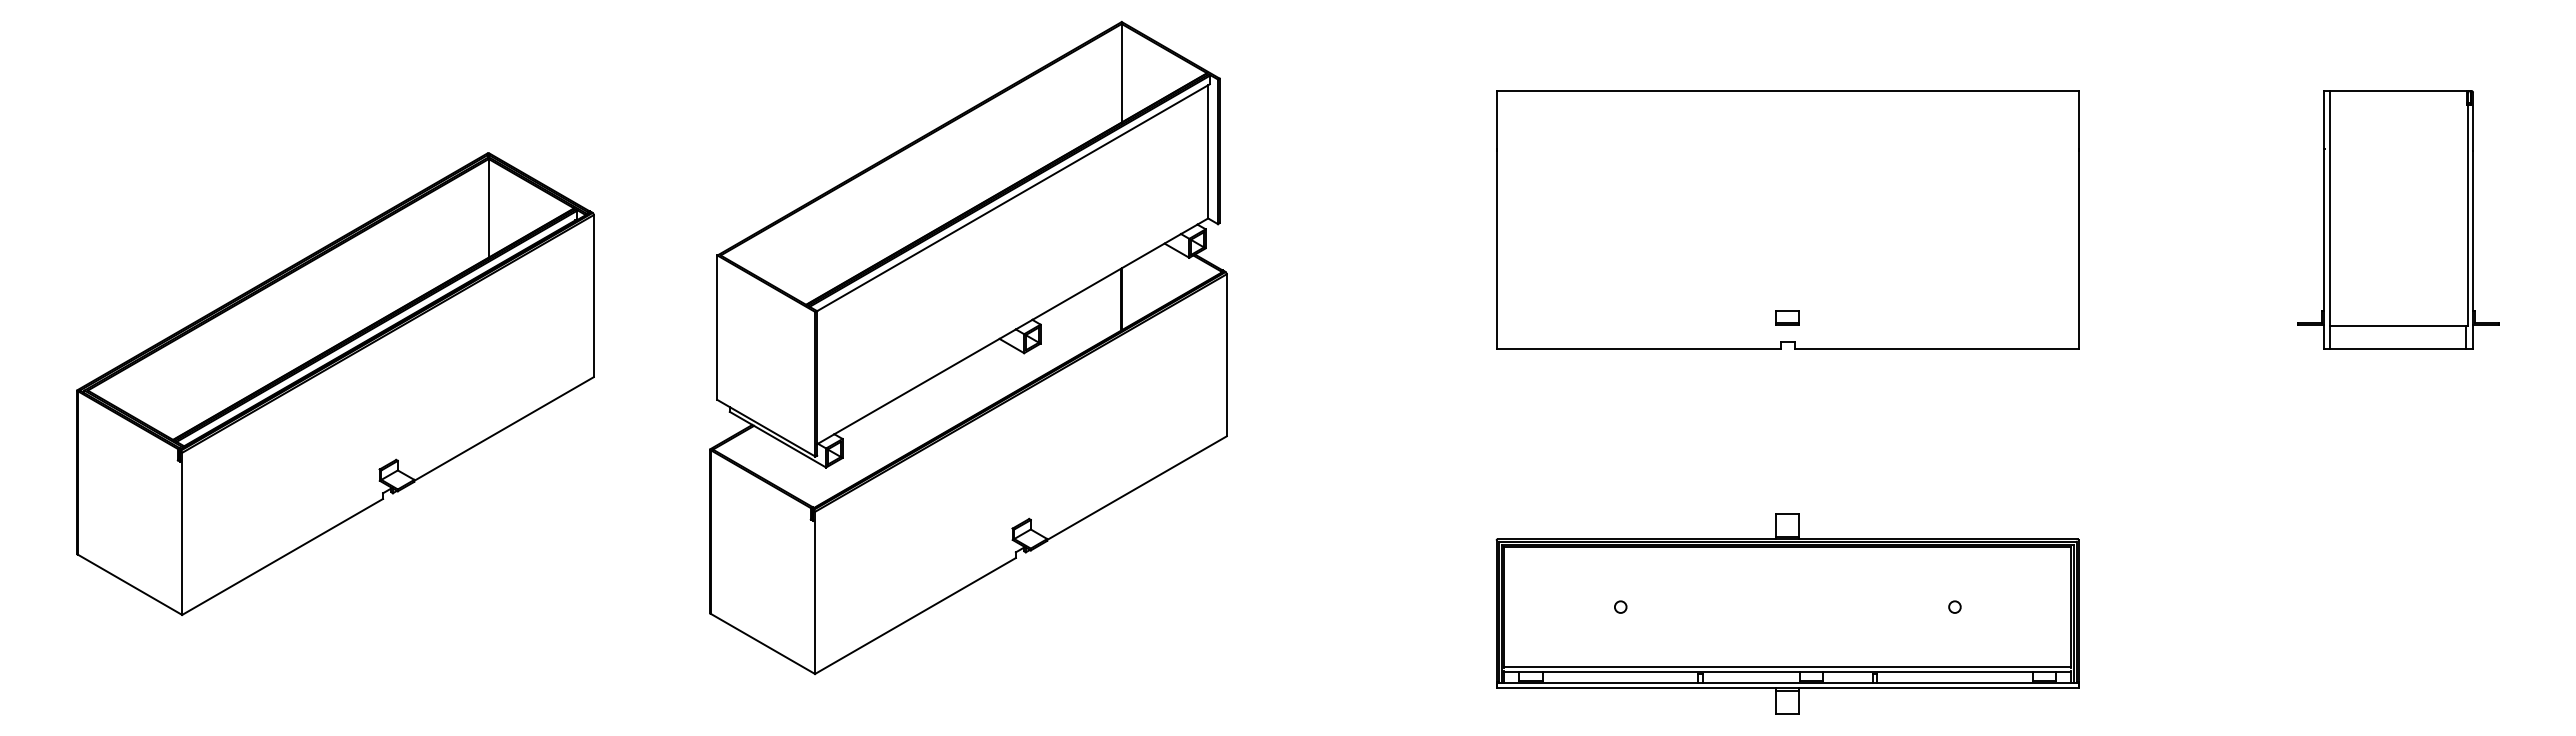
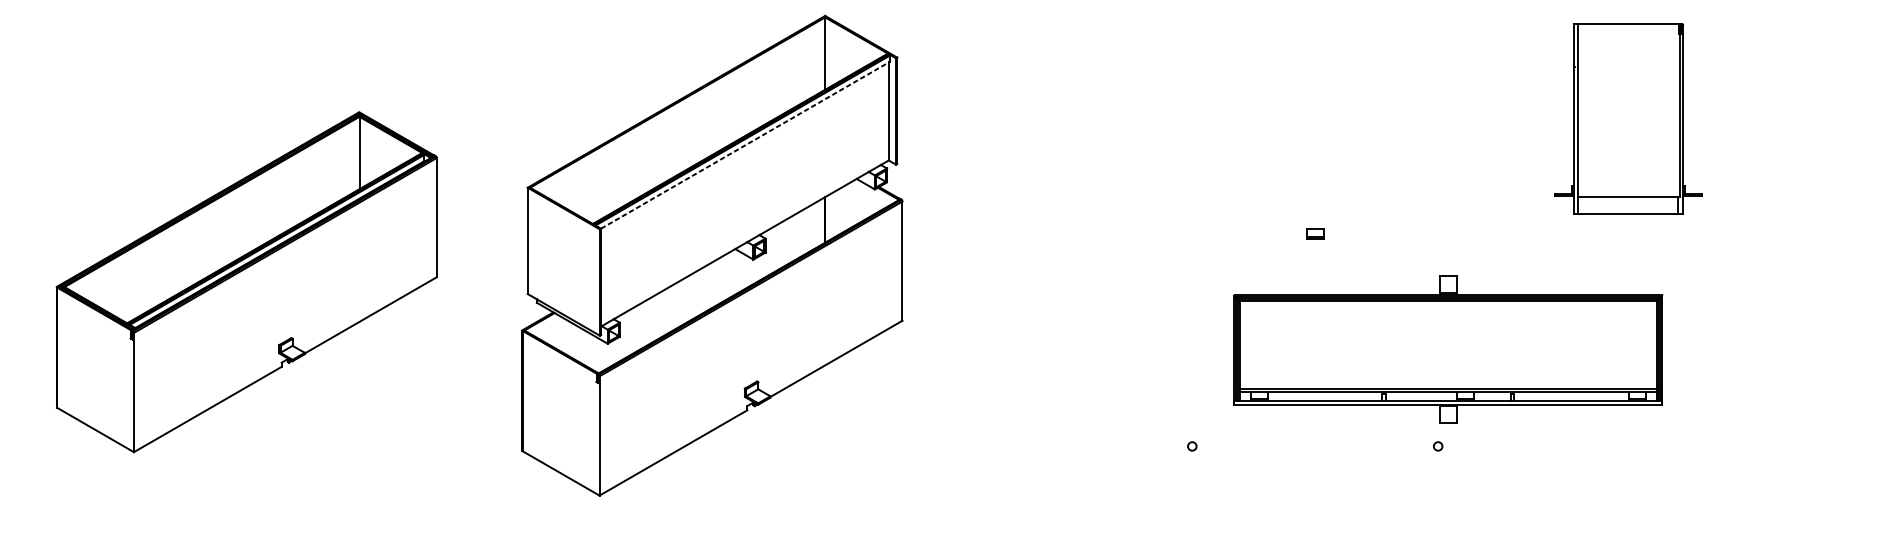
line: (1013, 197) -> (745, 145), solid -> dashed
part: (1787, 219) -> (1314, 161), removed
part: (2398, 219) -> (1628, 118), moved
part: (1787, 613) -> (1448, 349), moved

